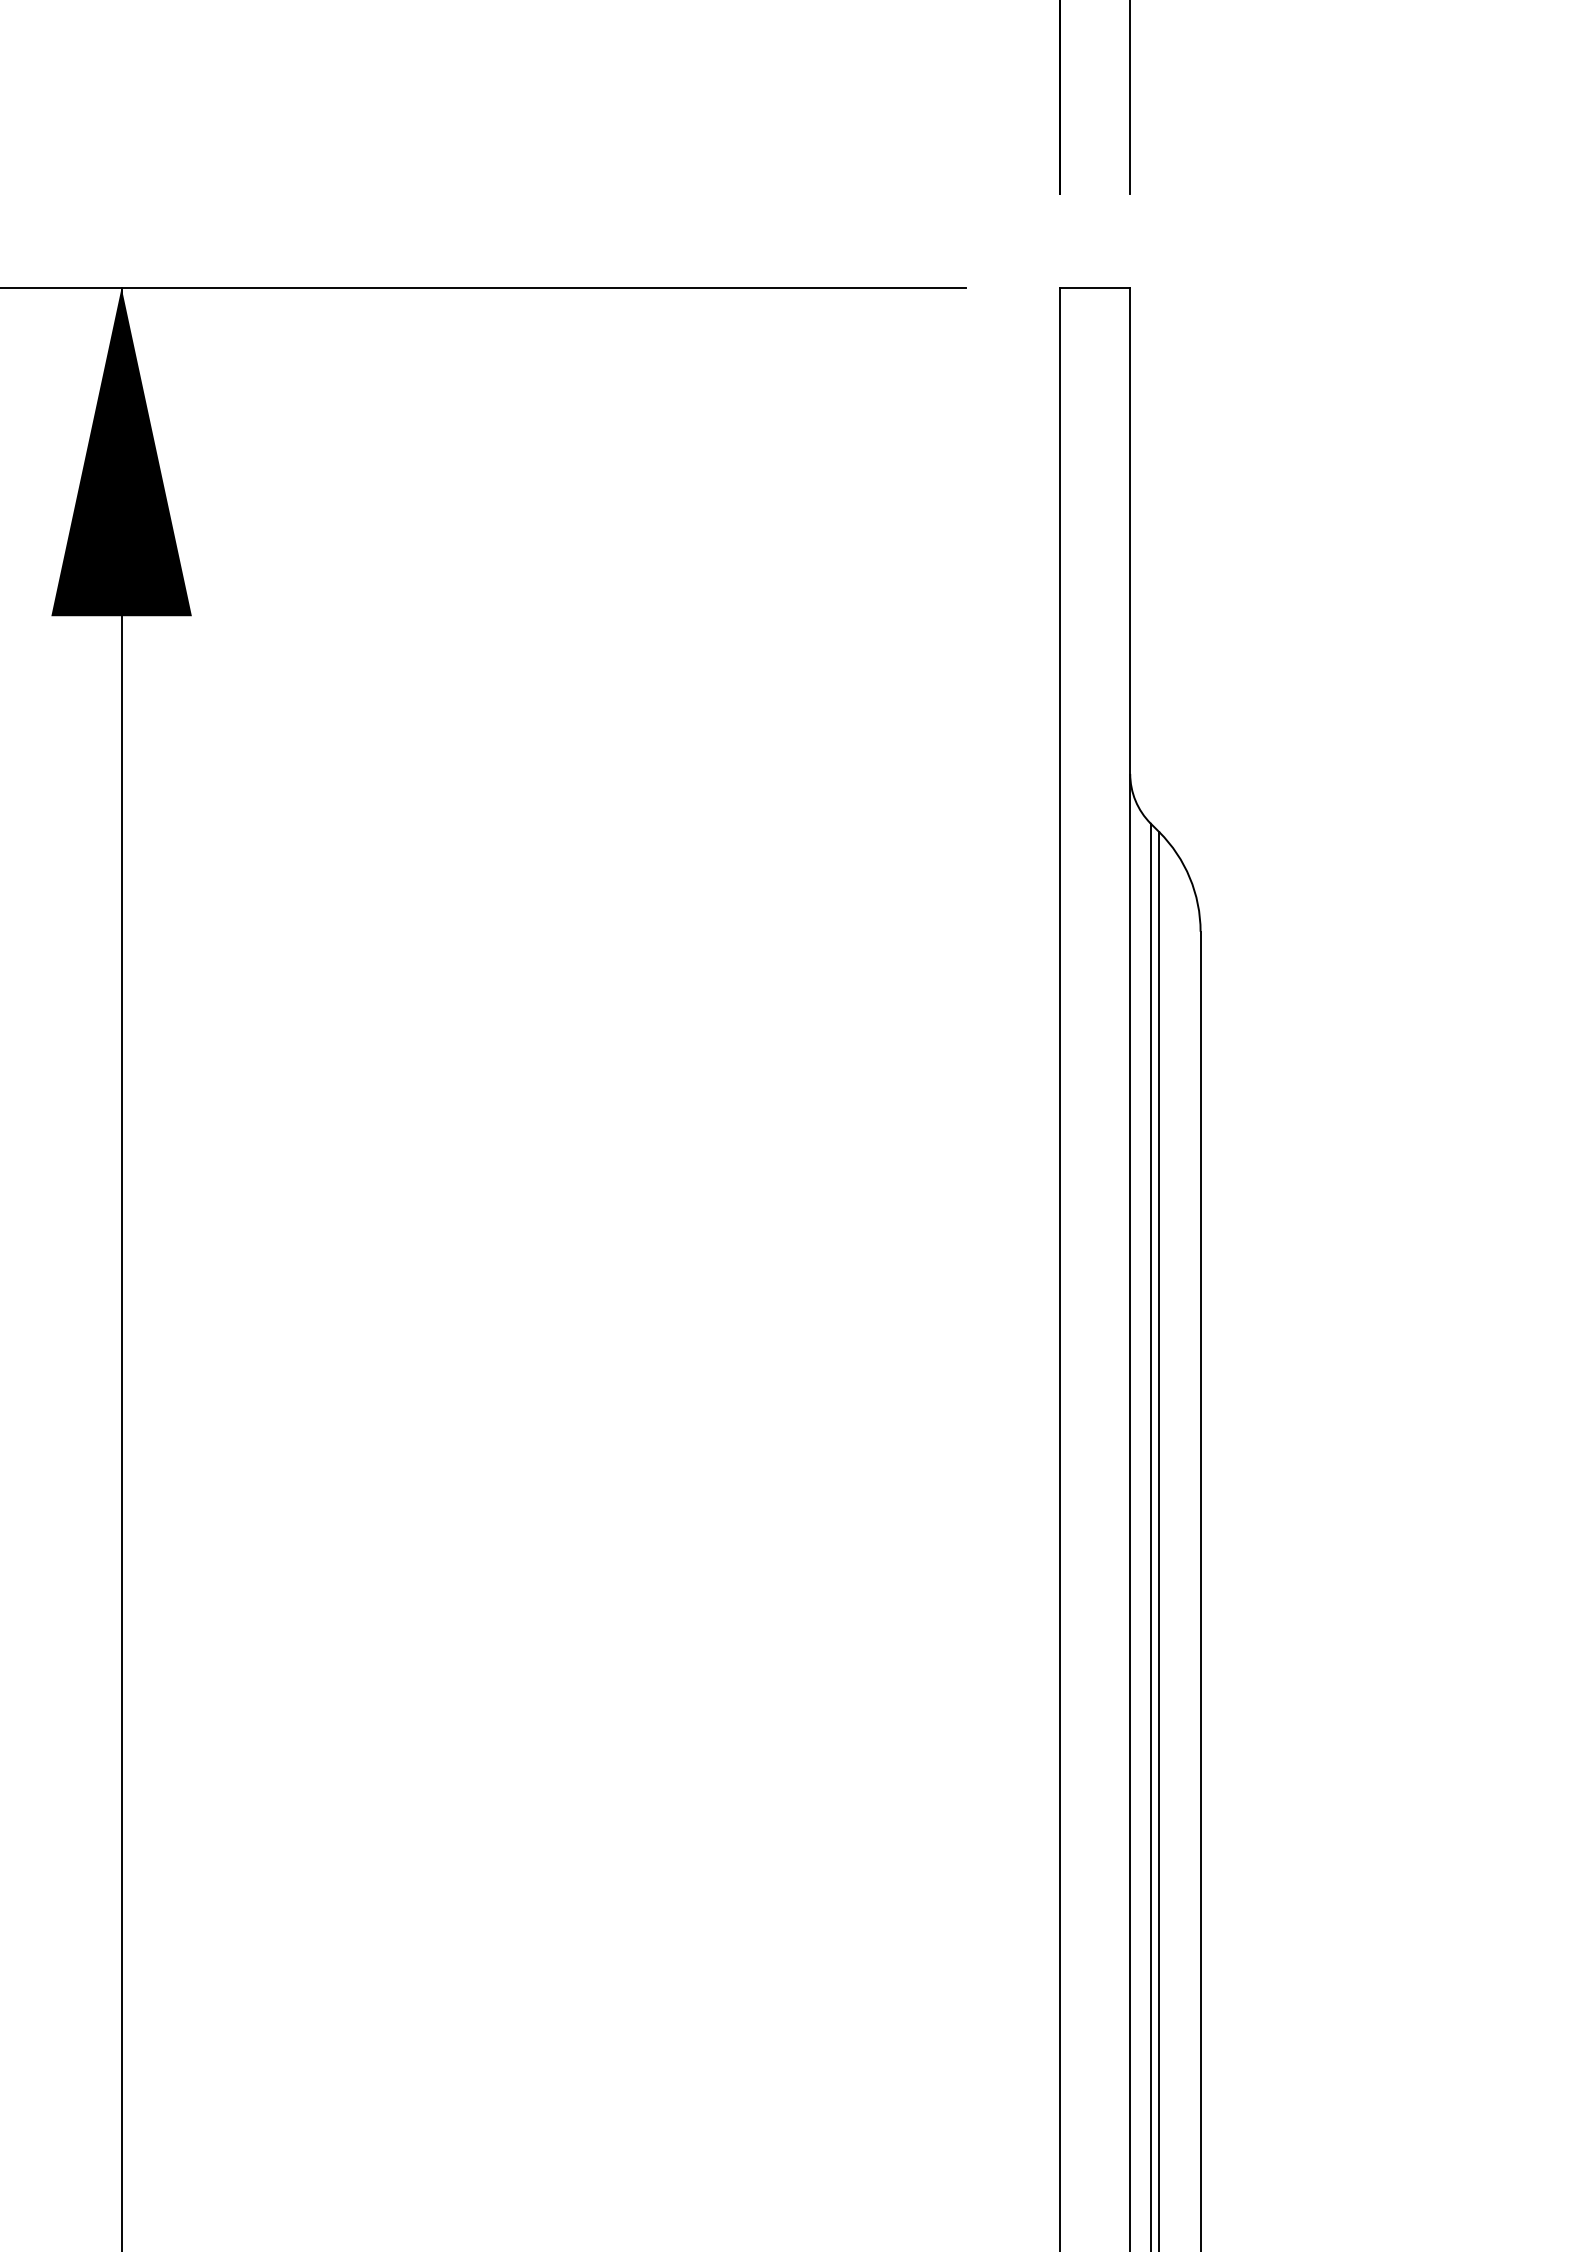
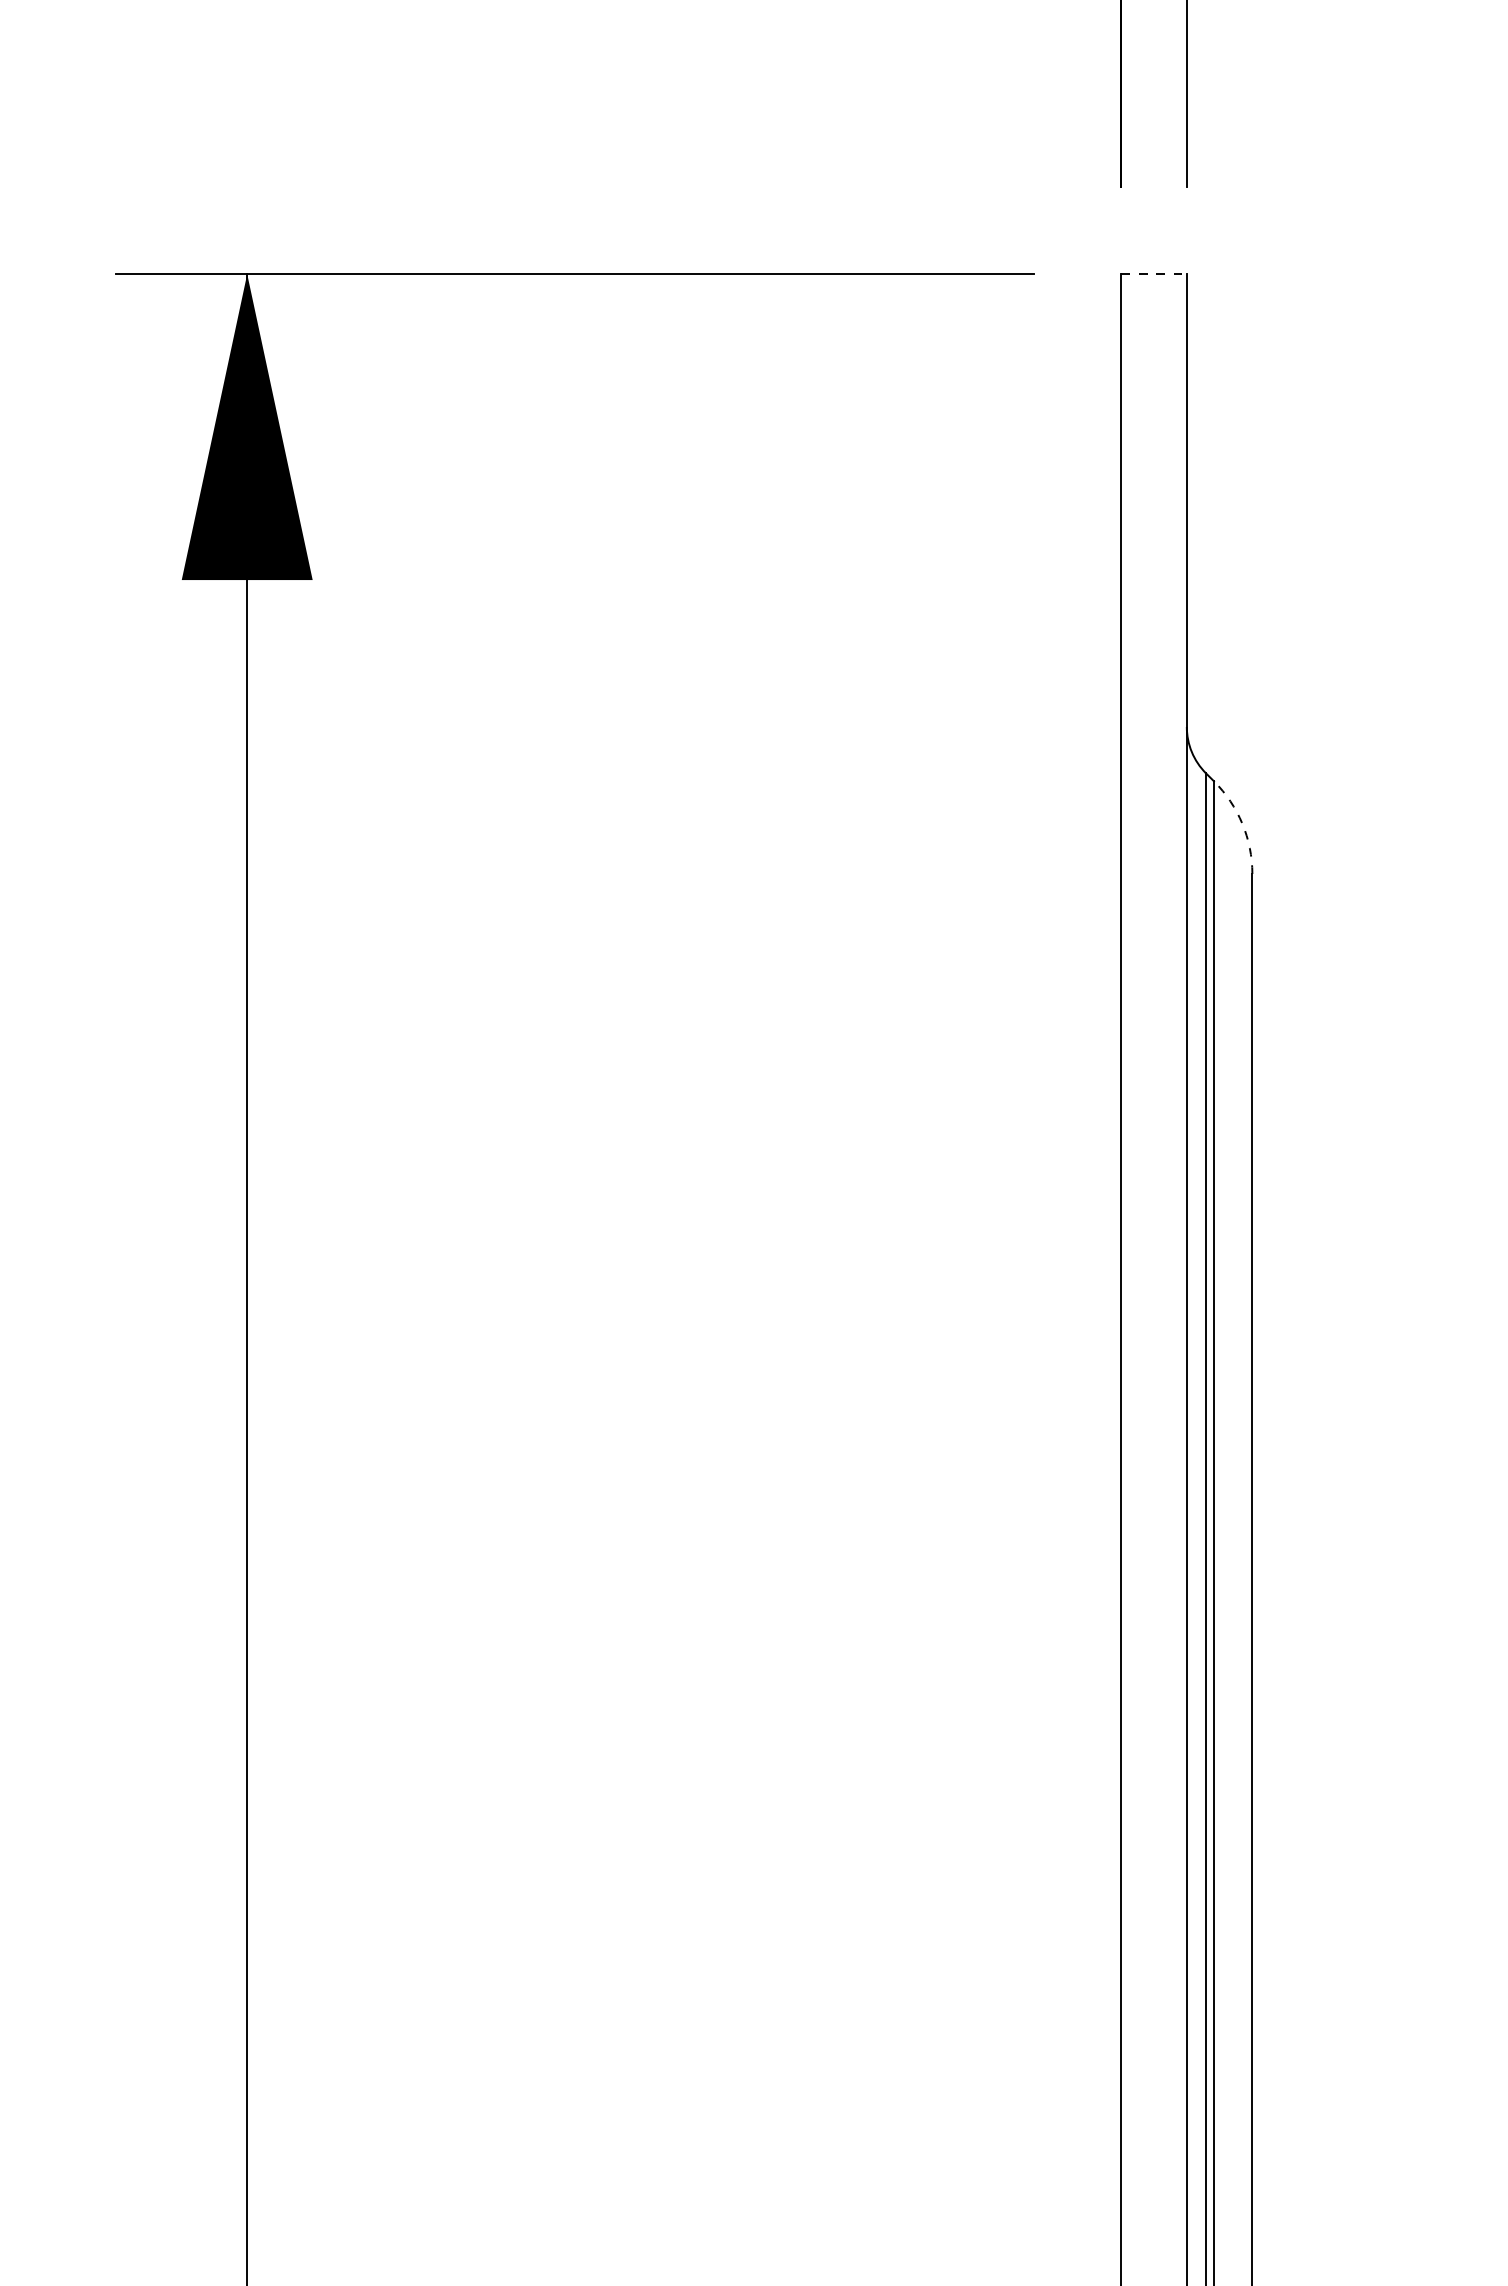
line: (1095, 288) -> (1154, 274), solid -> dashed
arc: (1189, 877) -> (1242, 823), solid -> dashed

